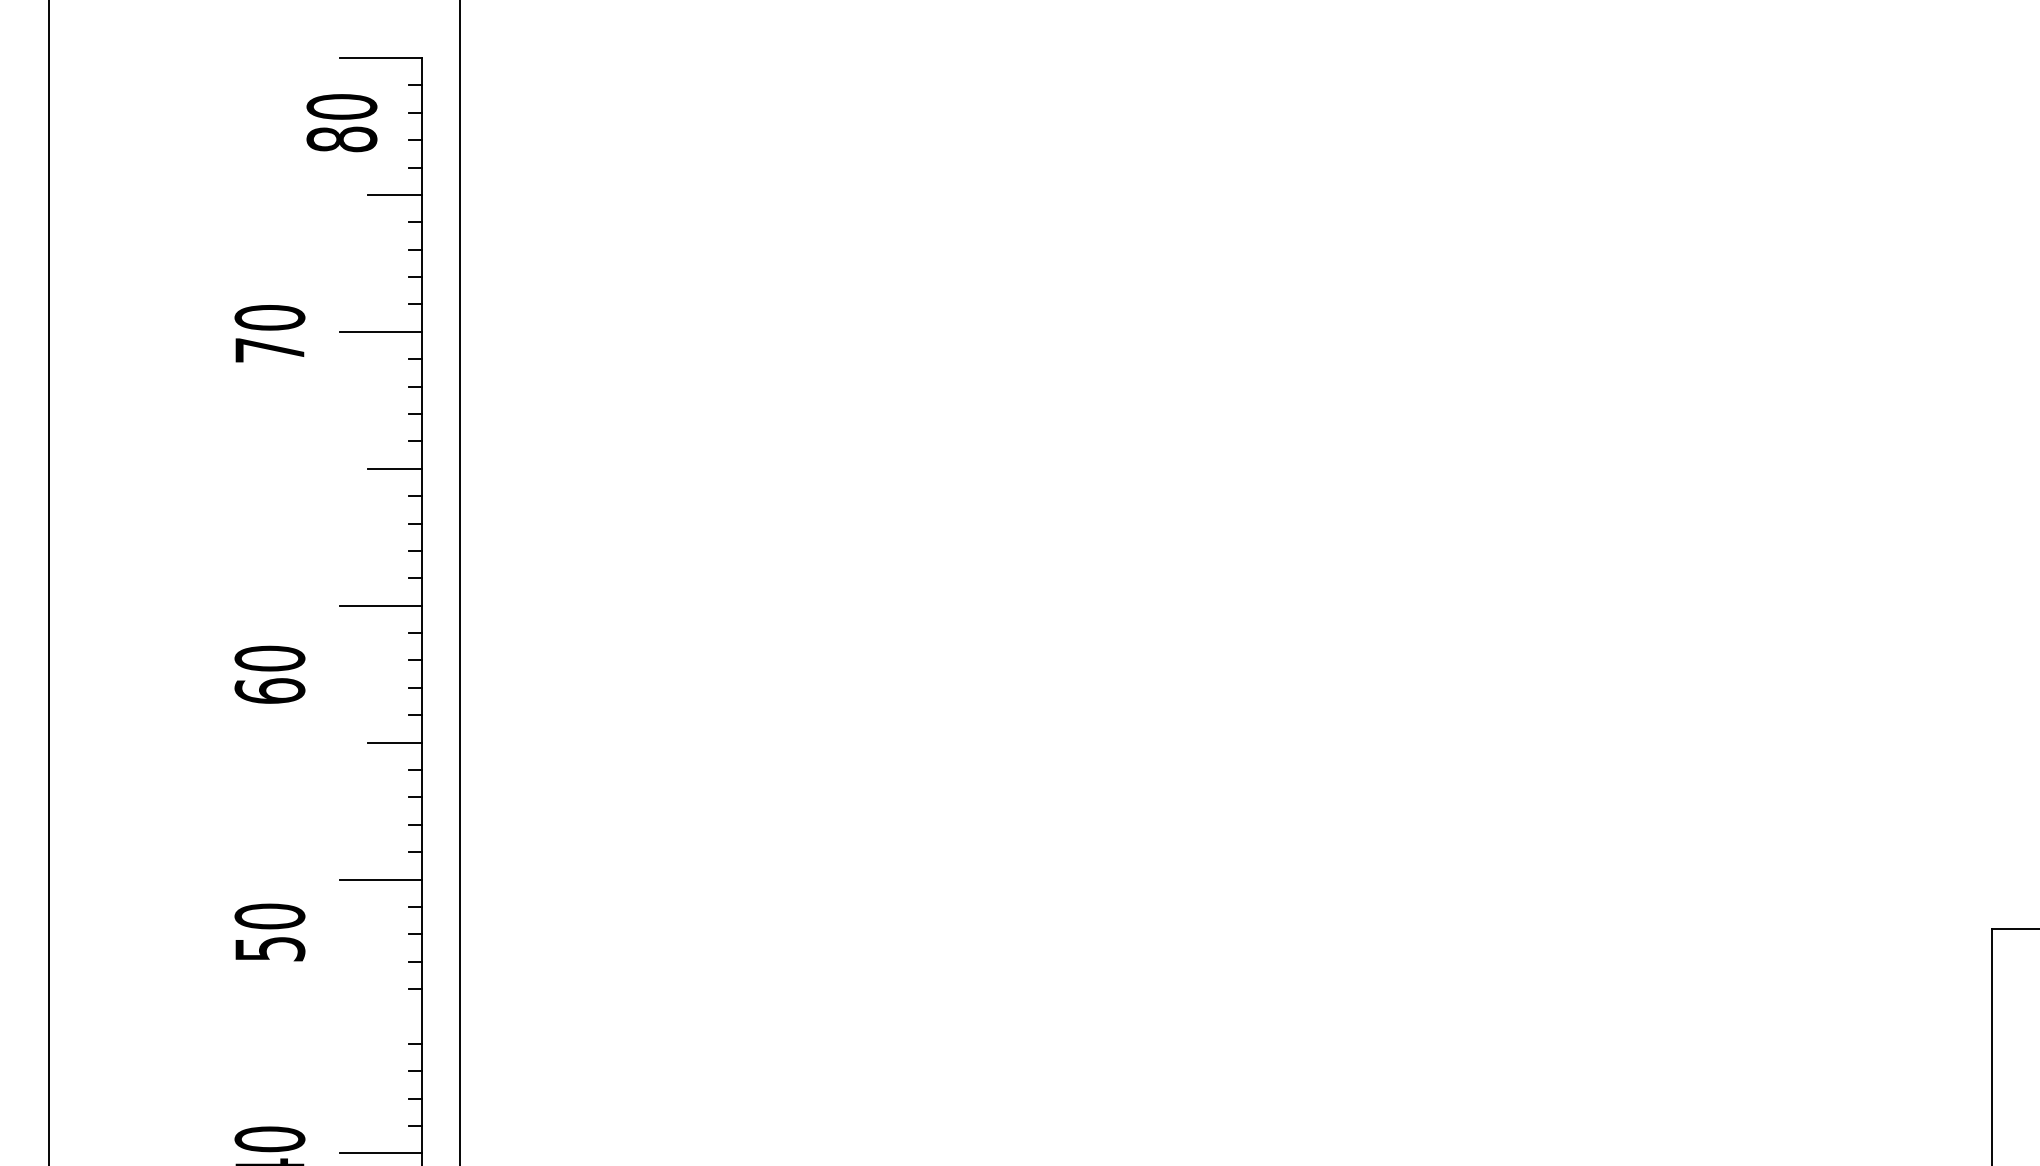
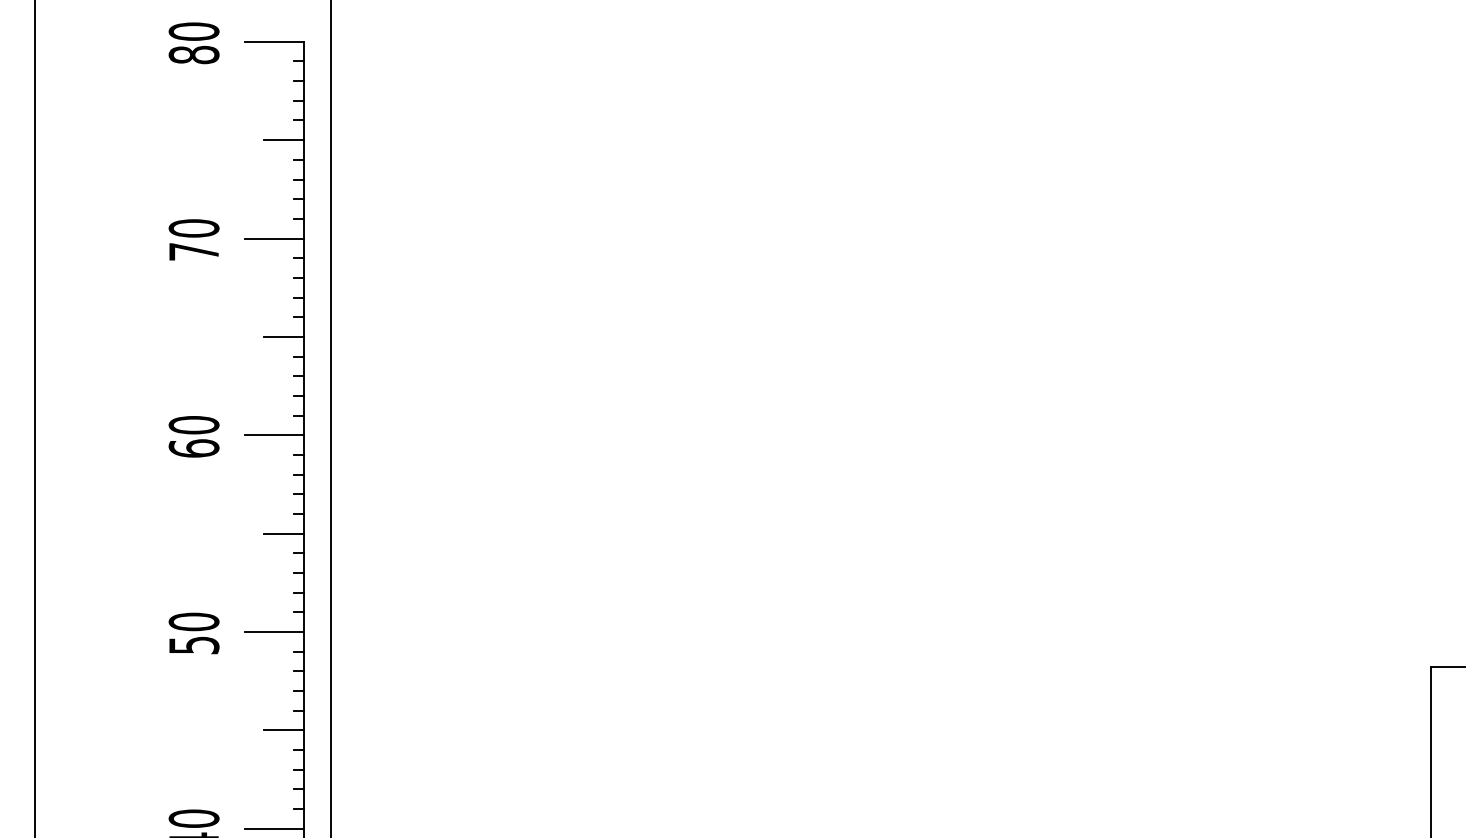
text: (341, 123) -> (193, 43), moved
text: (269, 674) -> (193, 436), moved
text: (269, 932) -> (193, 633), moved
line: (394, 1016) -> (283, 730), added

